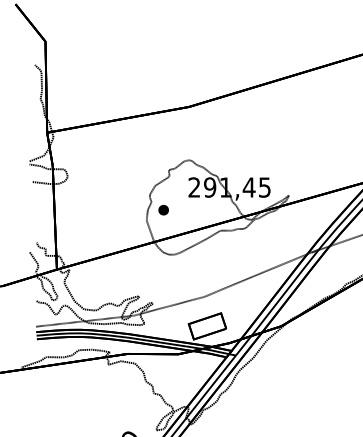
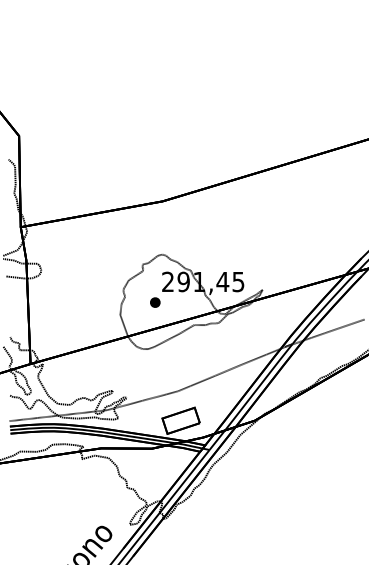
part: (163, 210) -> (155, 302), moved

